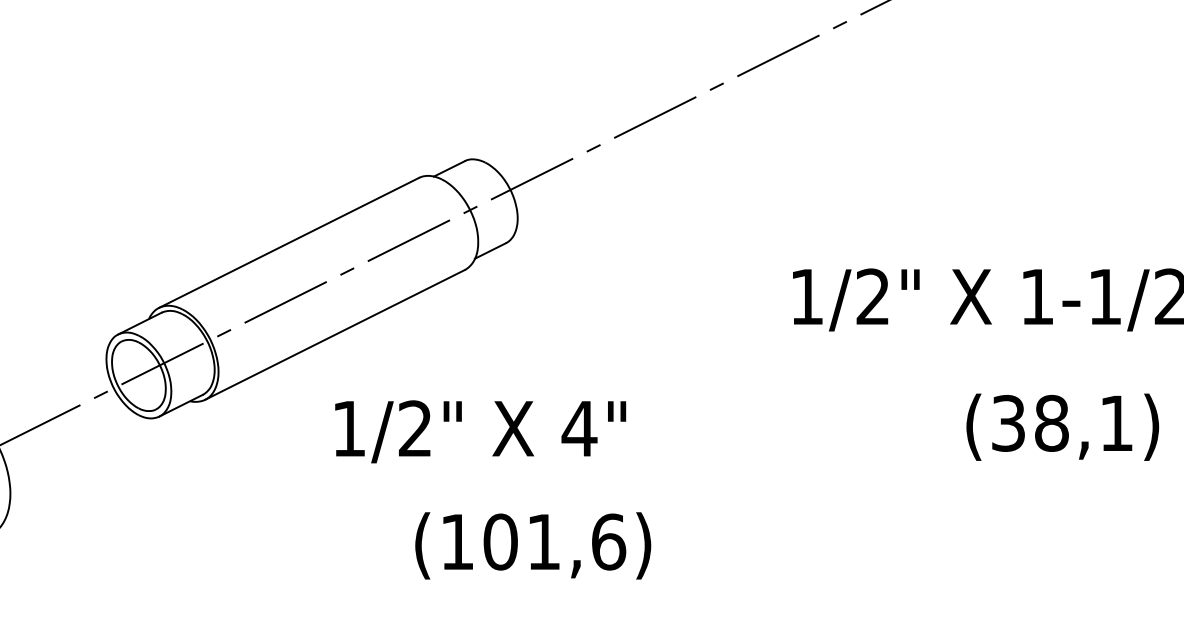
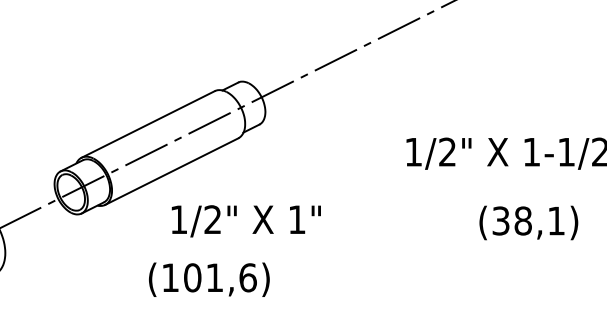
text: (1062, 426) -> (528, 222), moved
text: (578, 428) -> (296, 219), 4" -> 1"
text: (533, 545) -> (209, 279), moved

